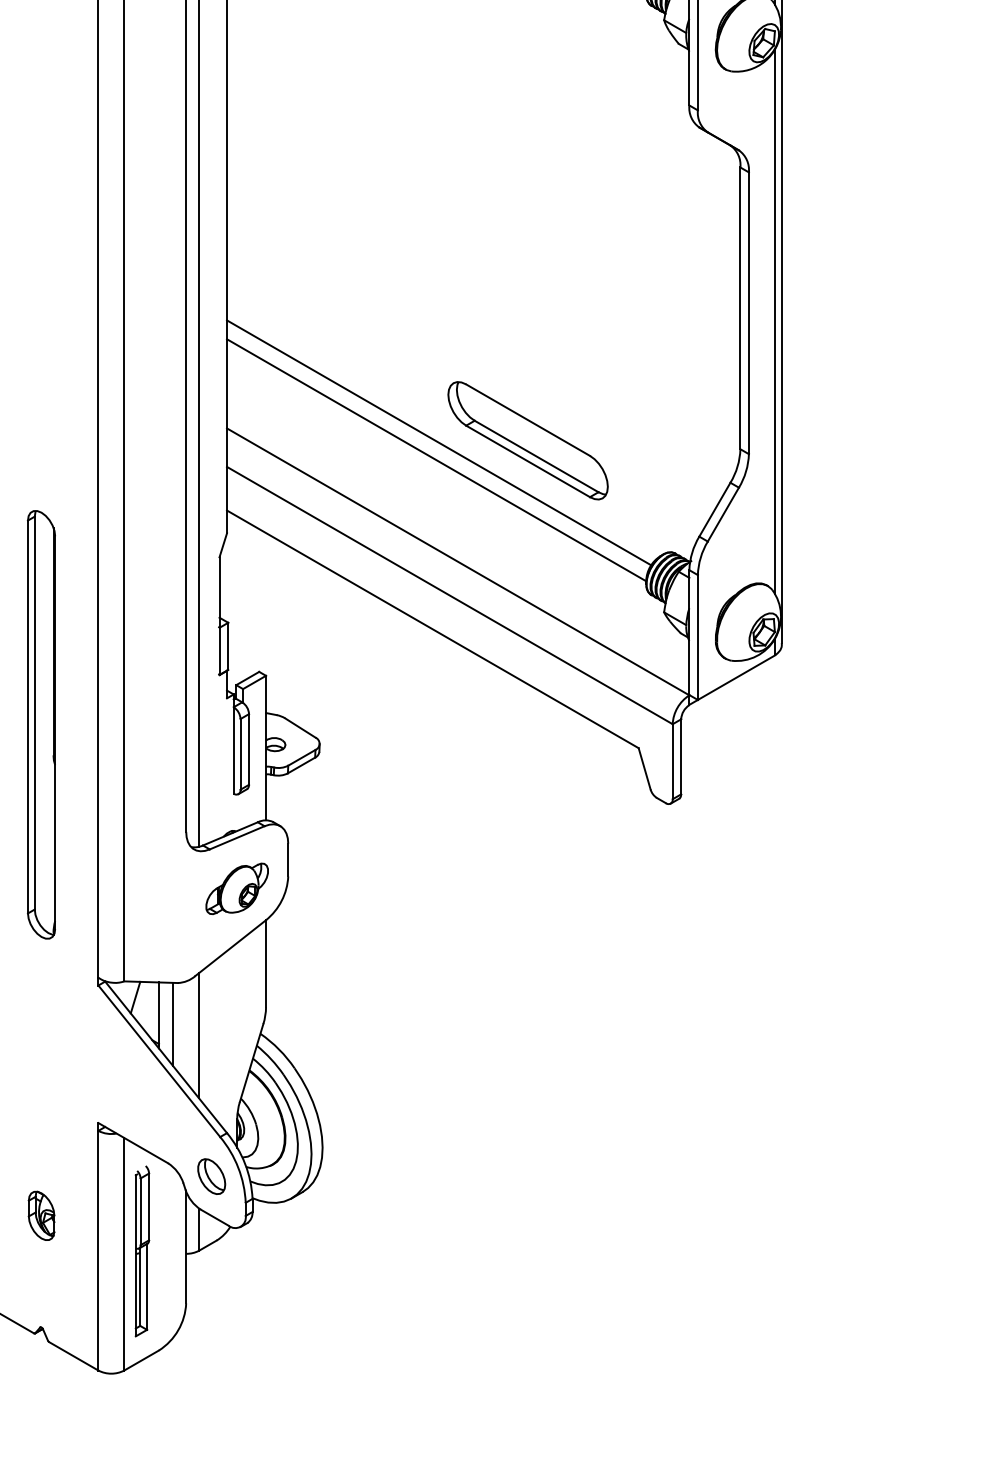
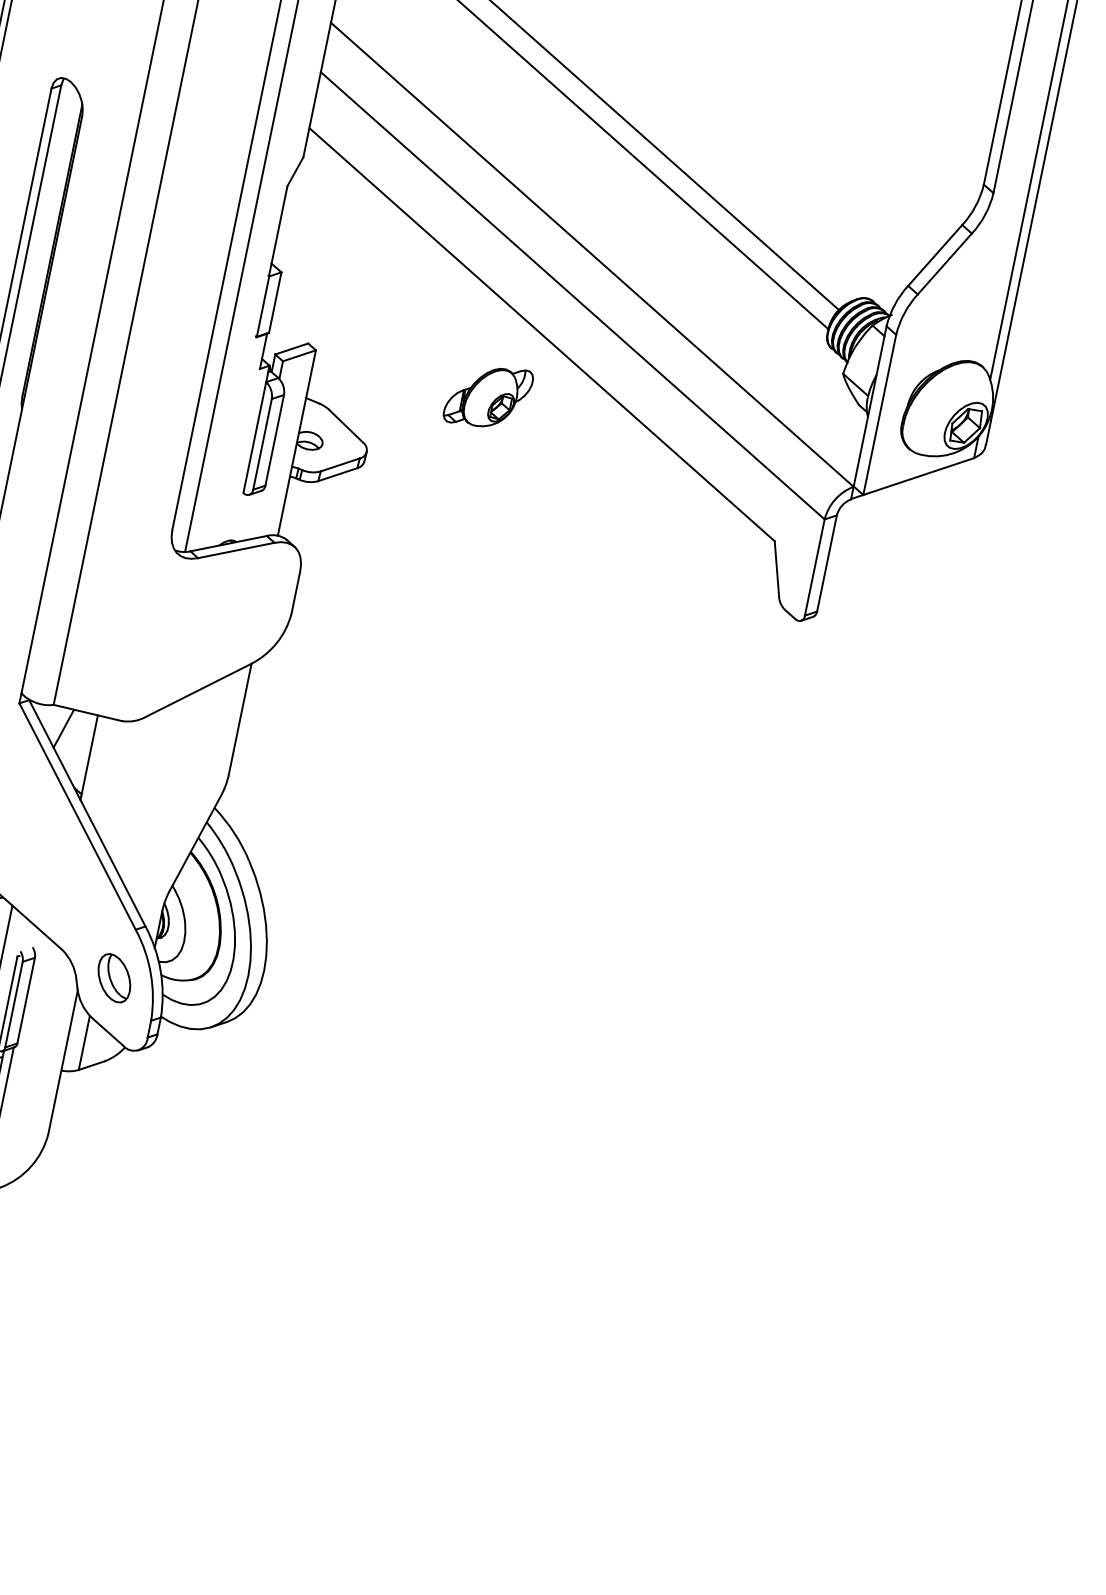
part: (527, 440) -> (713, 117), removed
part: (236, 888) -> (487, 395), moved
line: (173, 1024) -> (105, 773), removed
line: (199, 1035) -> (135, 794), removed

